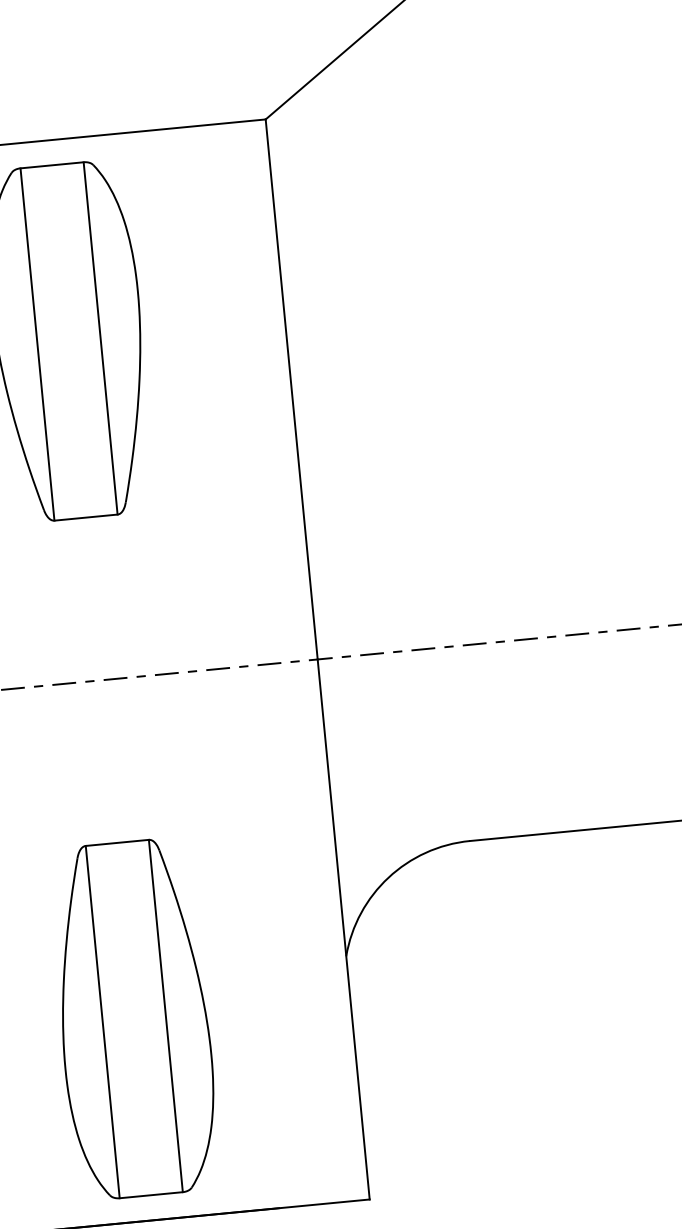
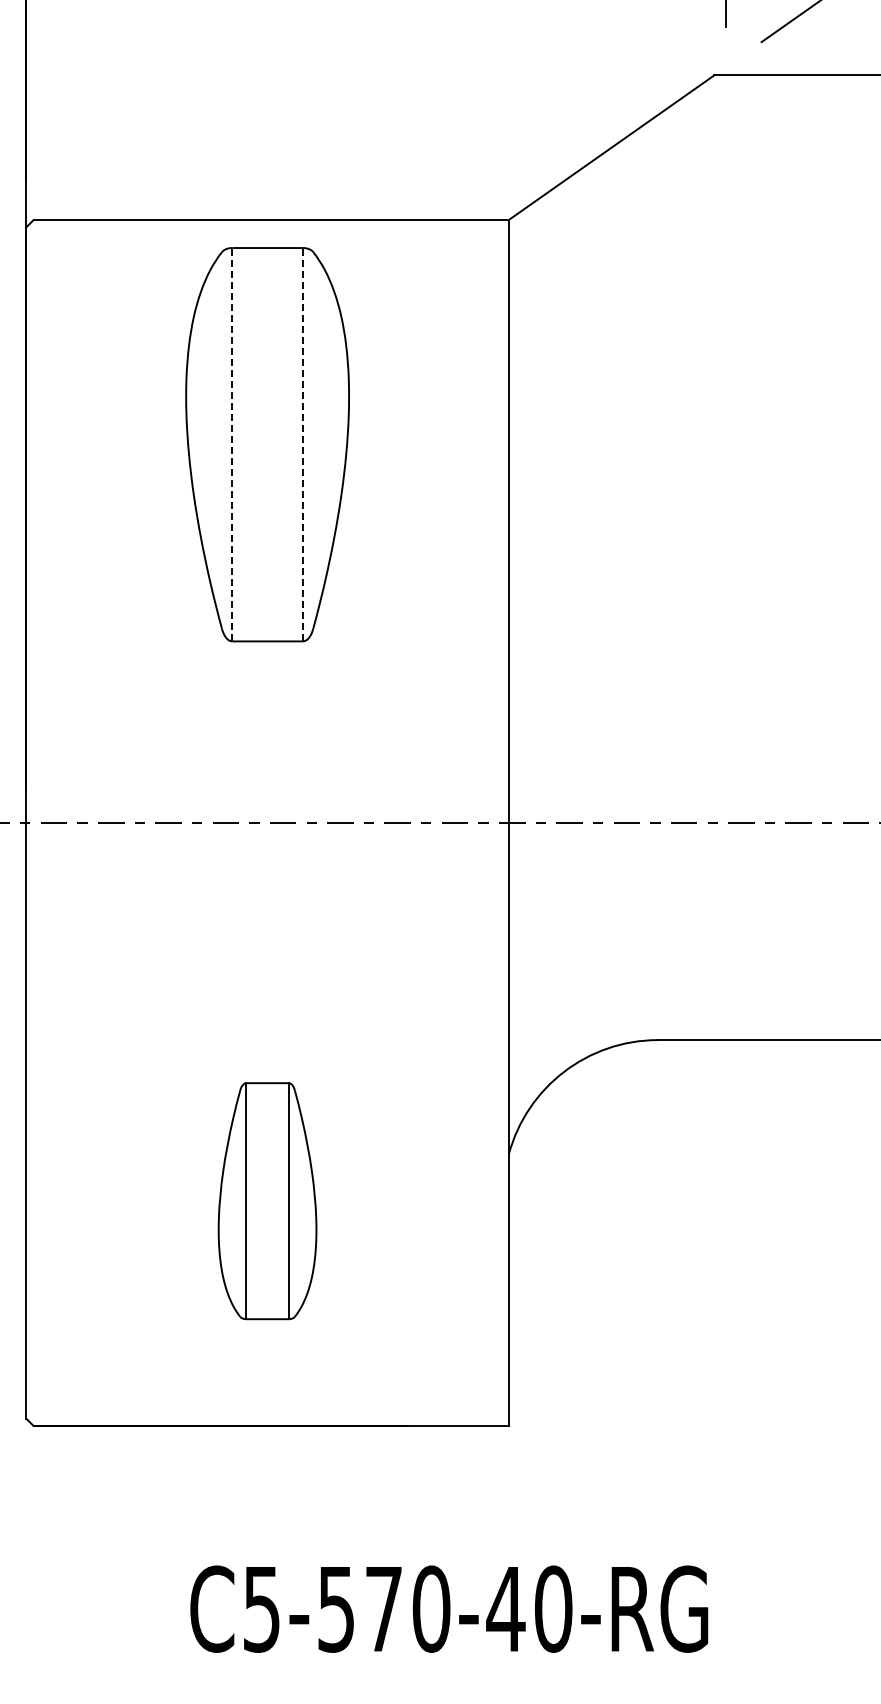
line: (100, 338) -> (302, 444), solid -> dashed
line: (37, 344) -> (232, 444), solid -> dashed
part: (134, 1018) -> (267, 1200), size x0.6

